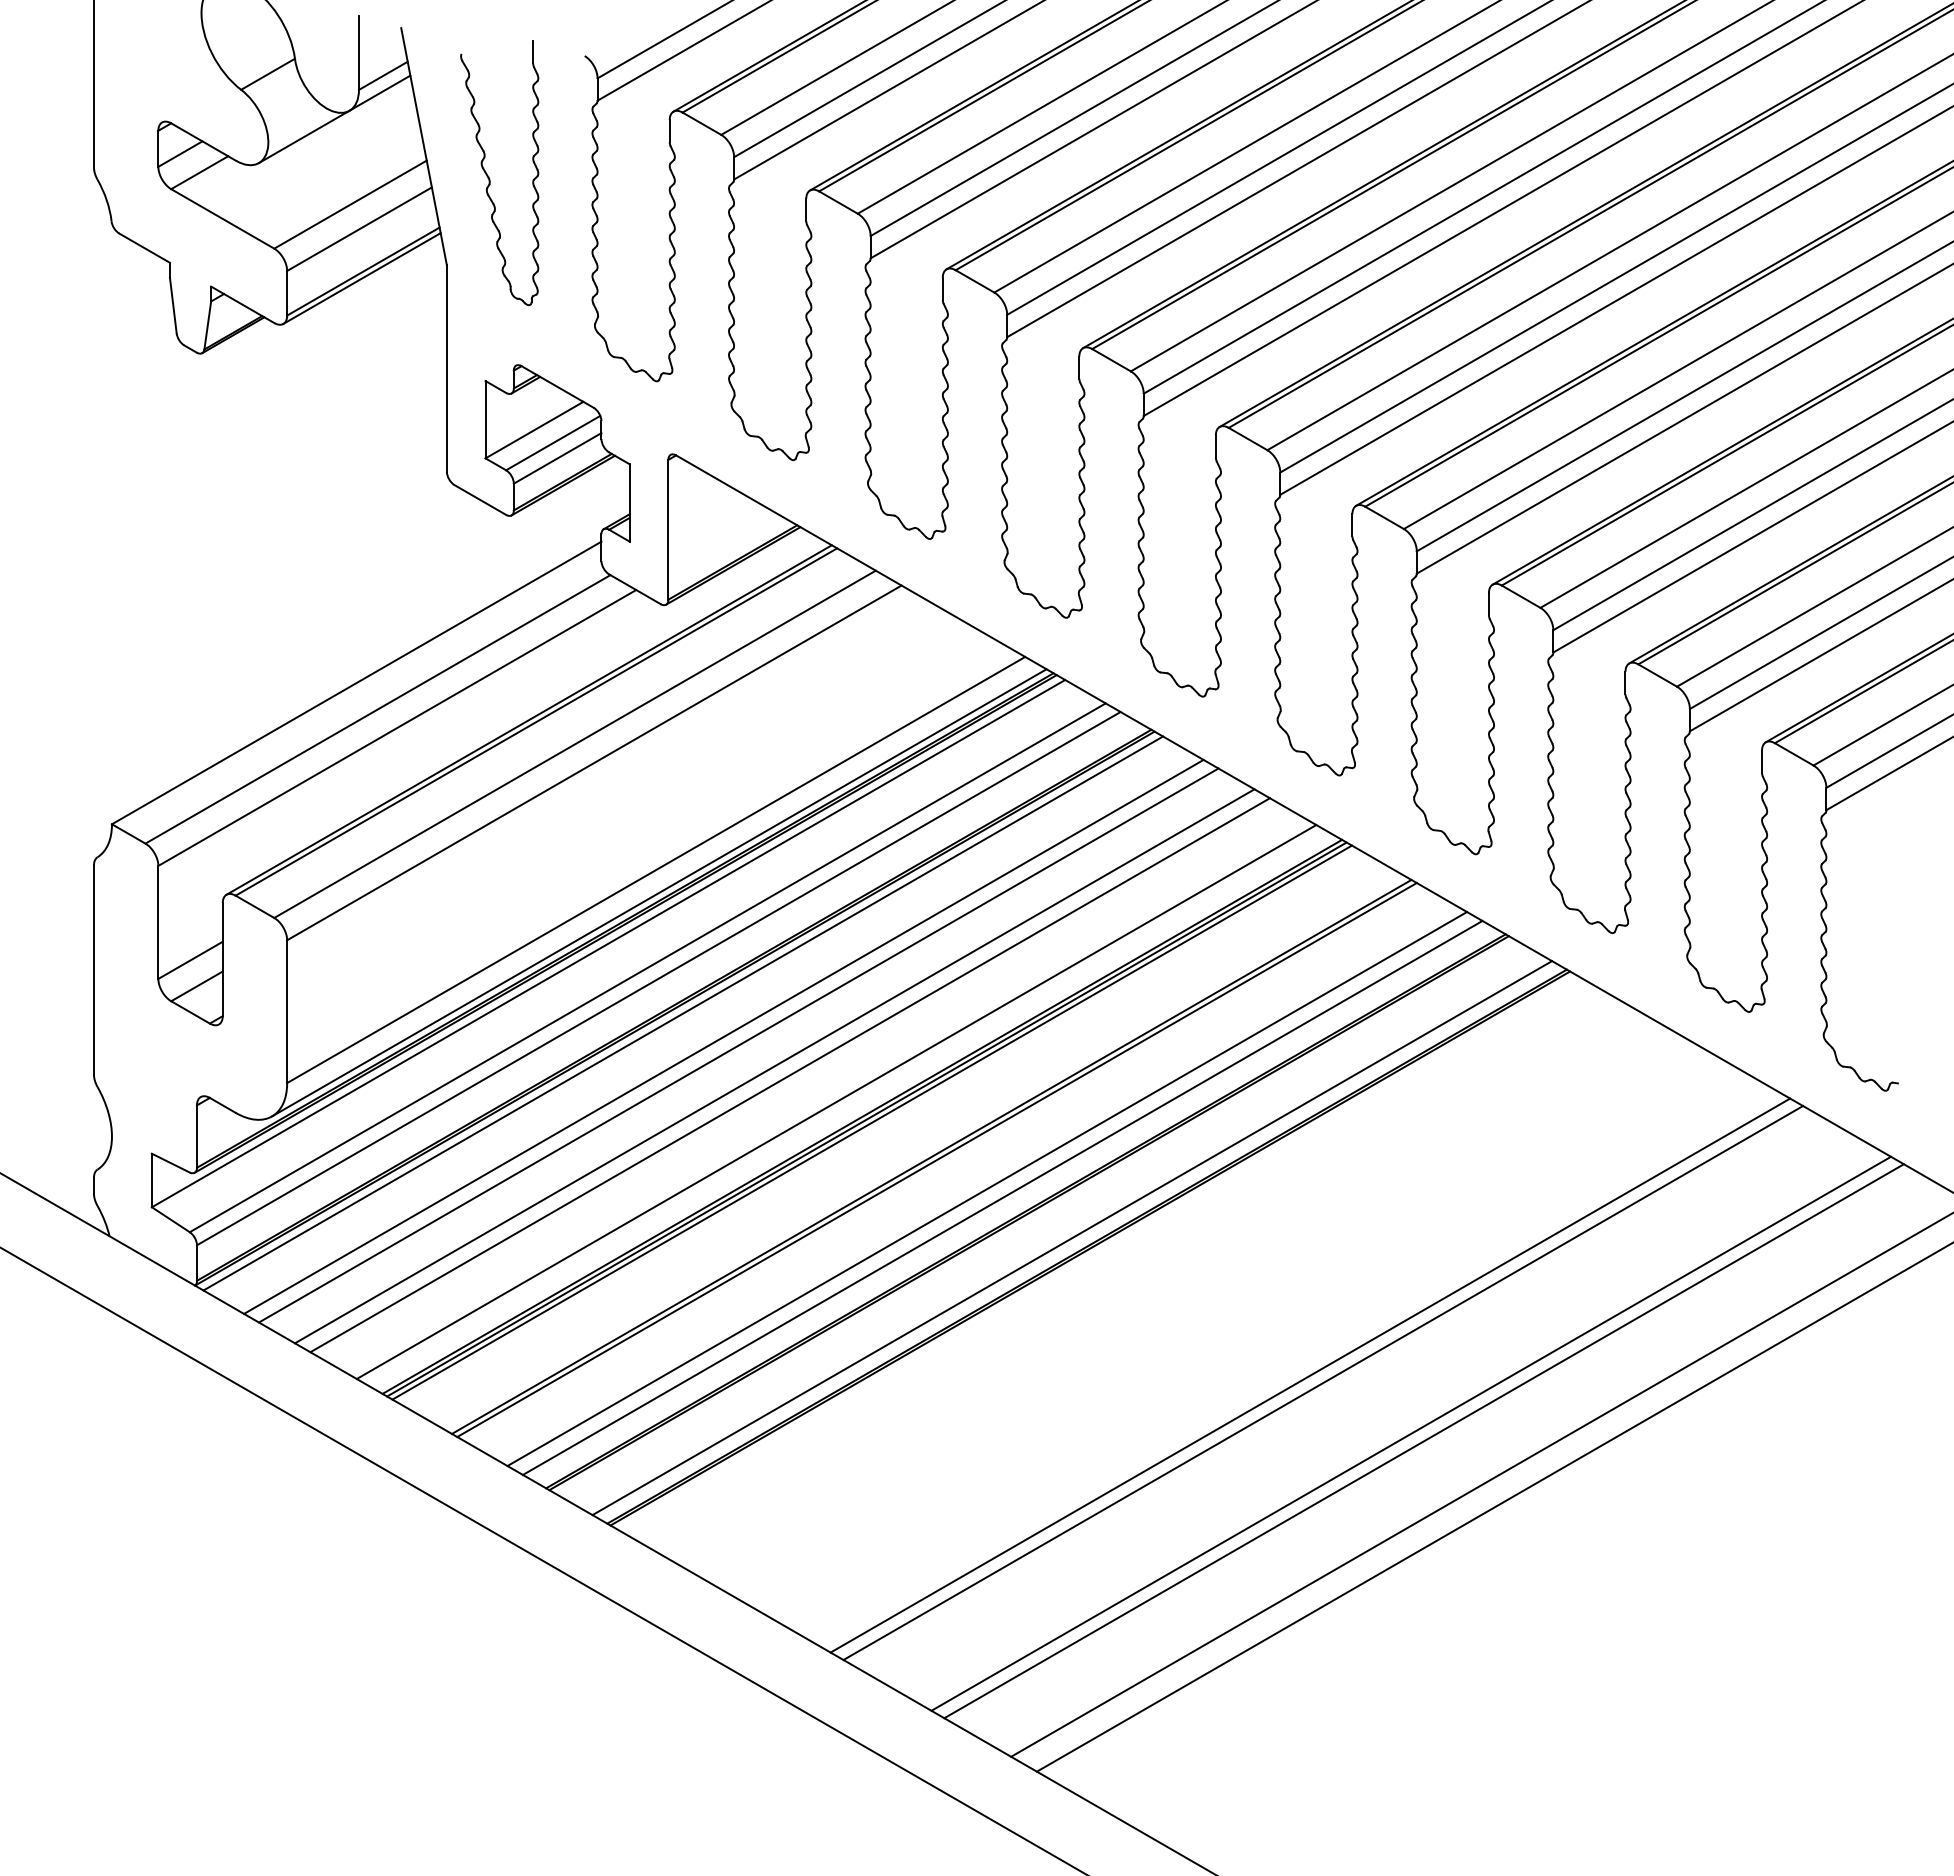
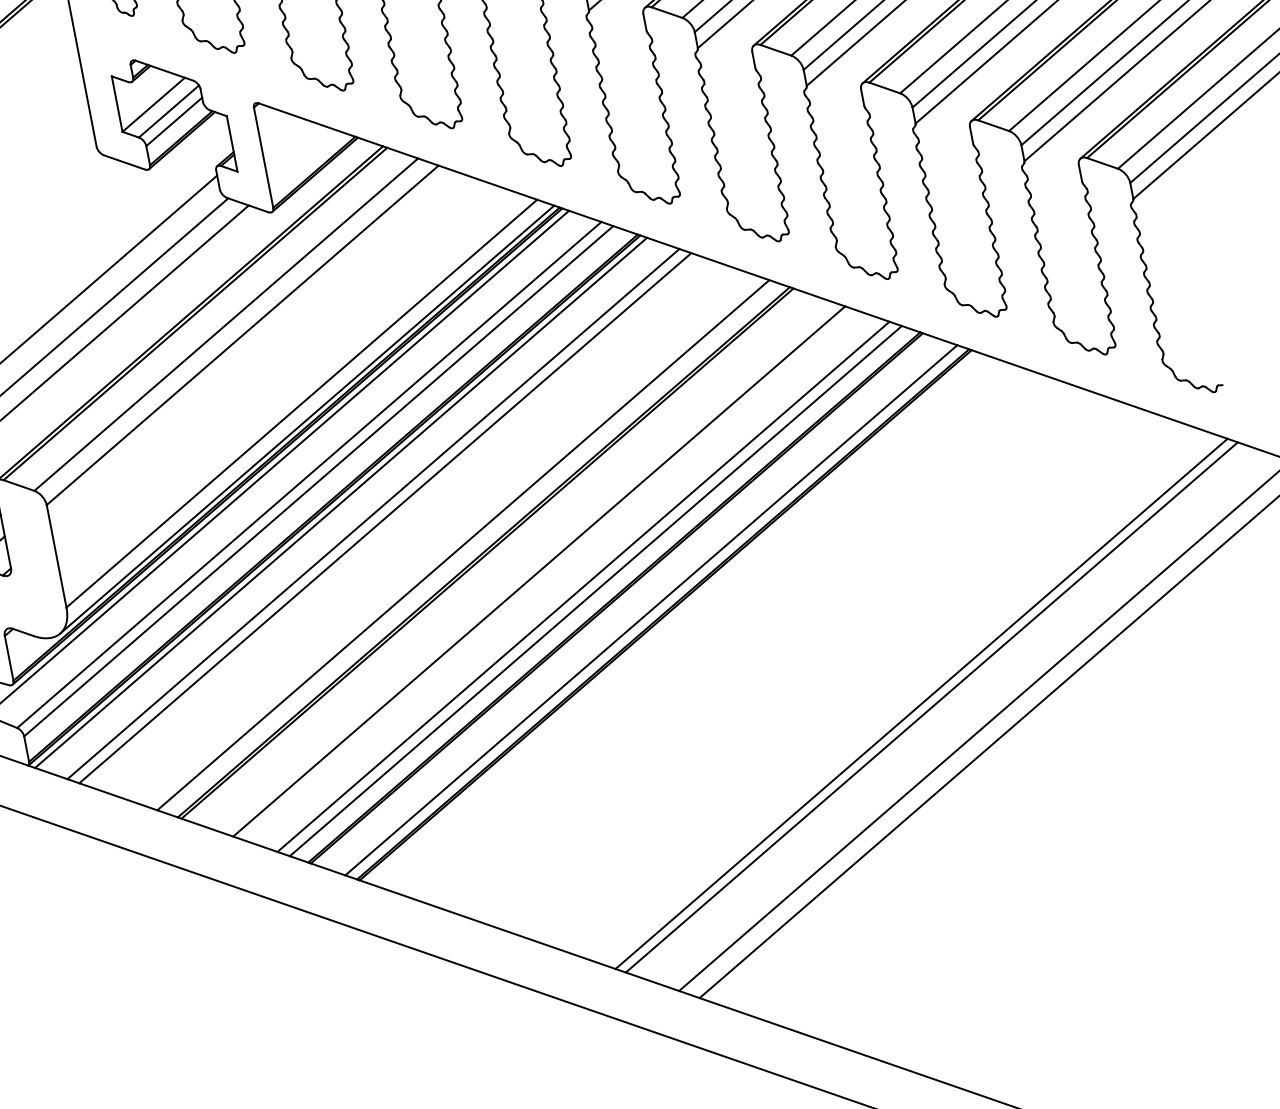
line: (774, 1066) -> (413, 528), removed
line: (789, 1075) -> (425, 532), removed
line: (872, 1122) -> (491, 554), removed
line: (936, 1160) -> (543, 573), removed
line: (1310, 1375) -> (841, 675), removed
line: (1323, 1383) -> (851, 679), removed

